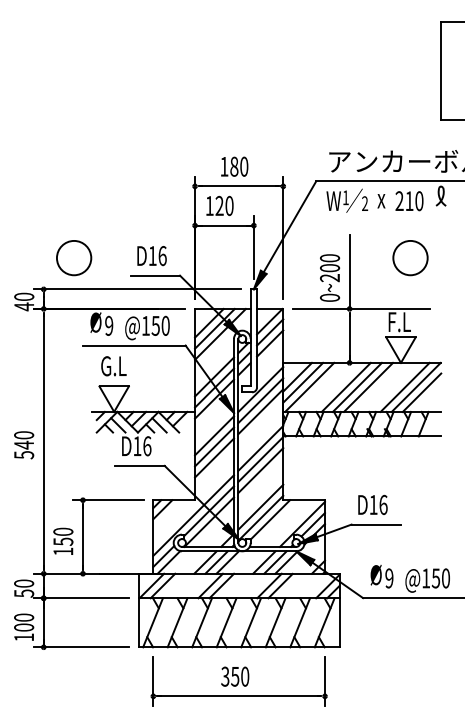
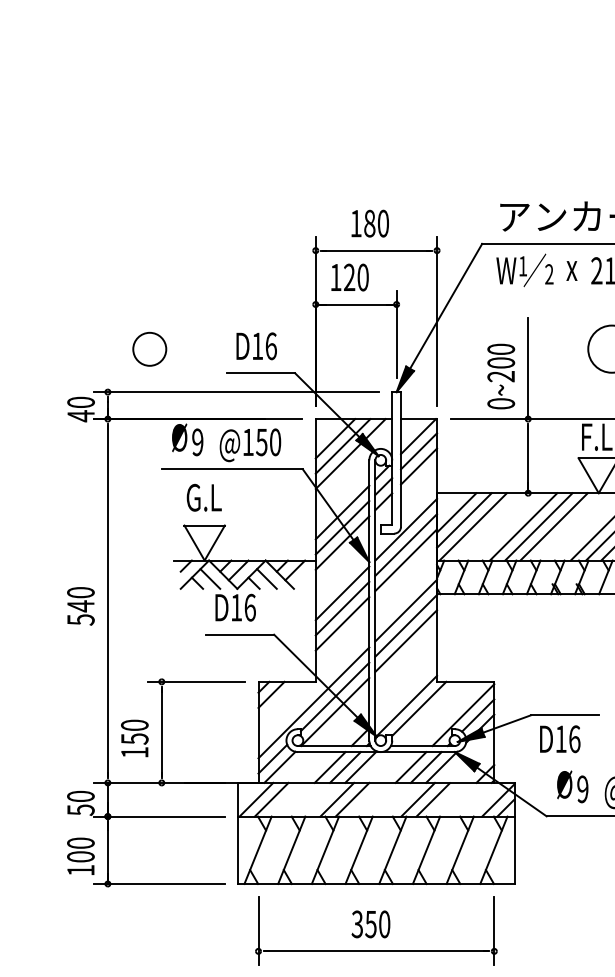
circle: (74, 258) -> (150, 349), size x0.7
text: (372, 504) -> (559, 738), moved
line: (260, 506) -> (405, 690), removed

